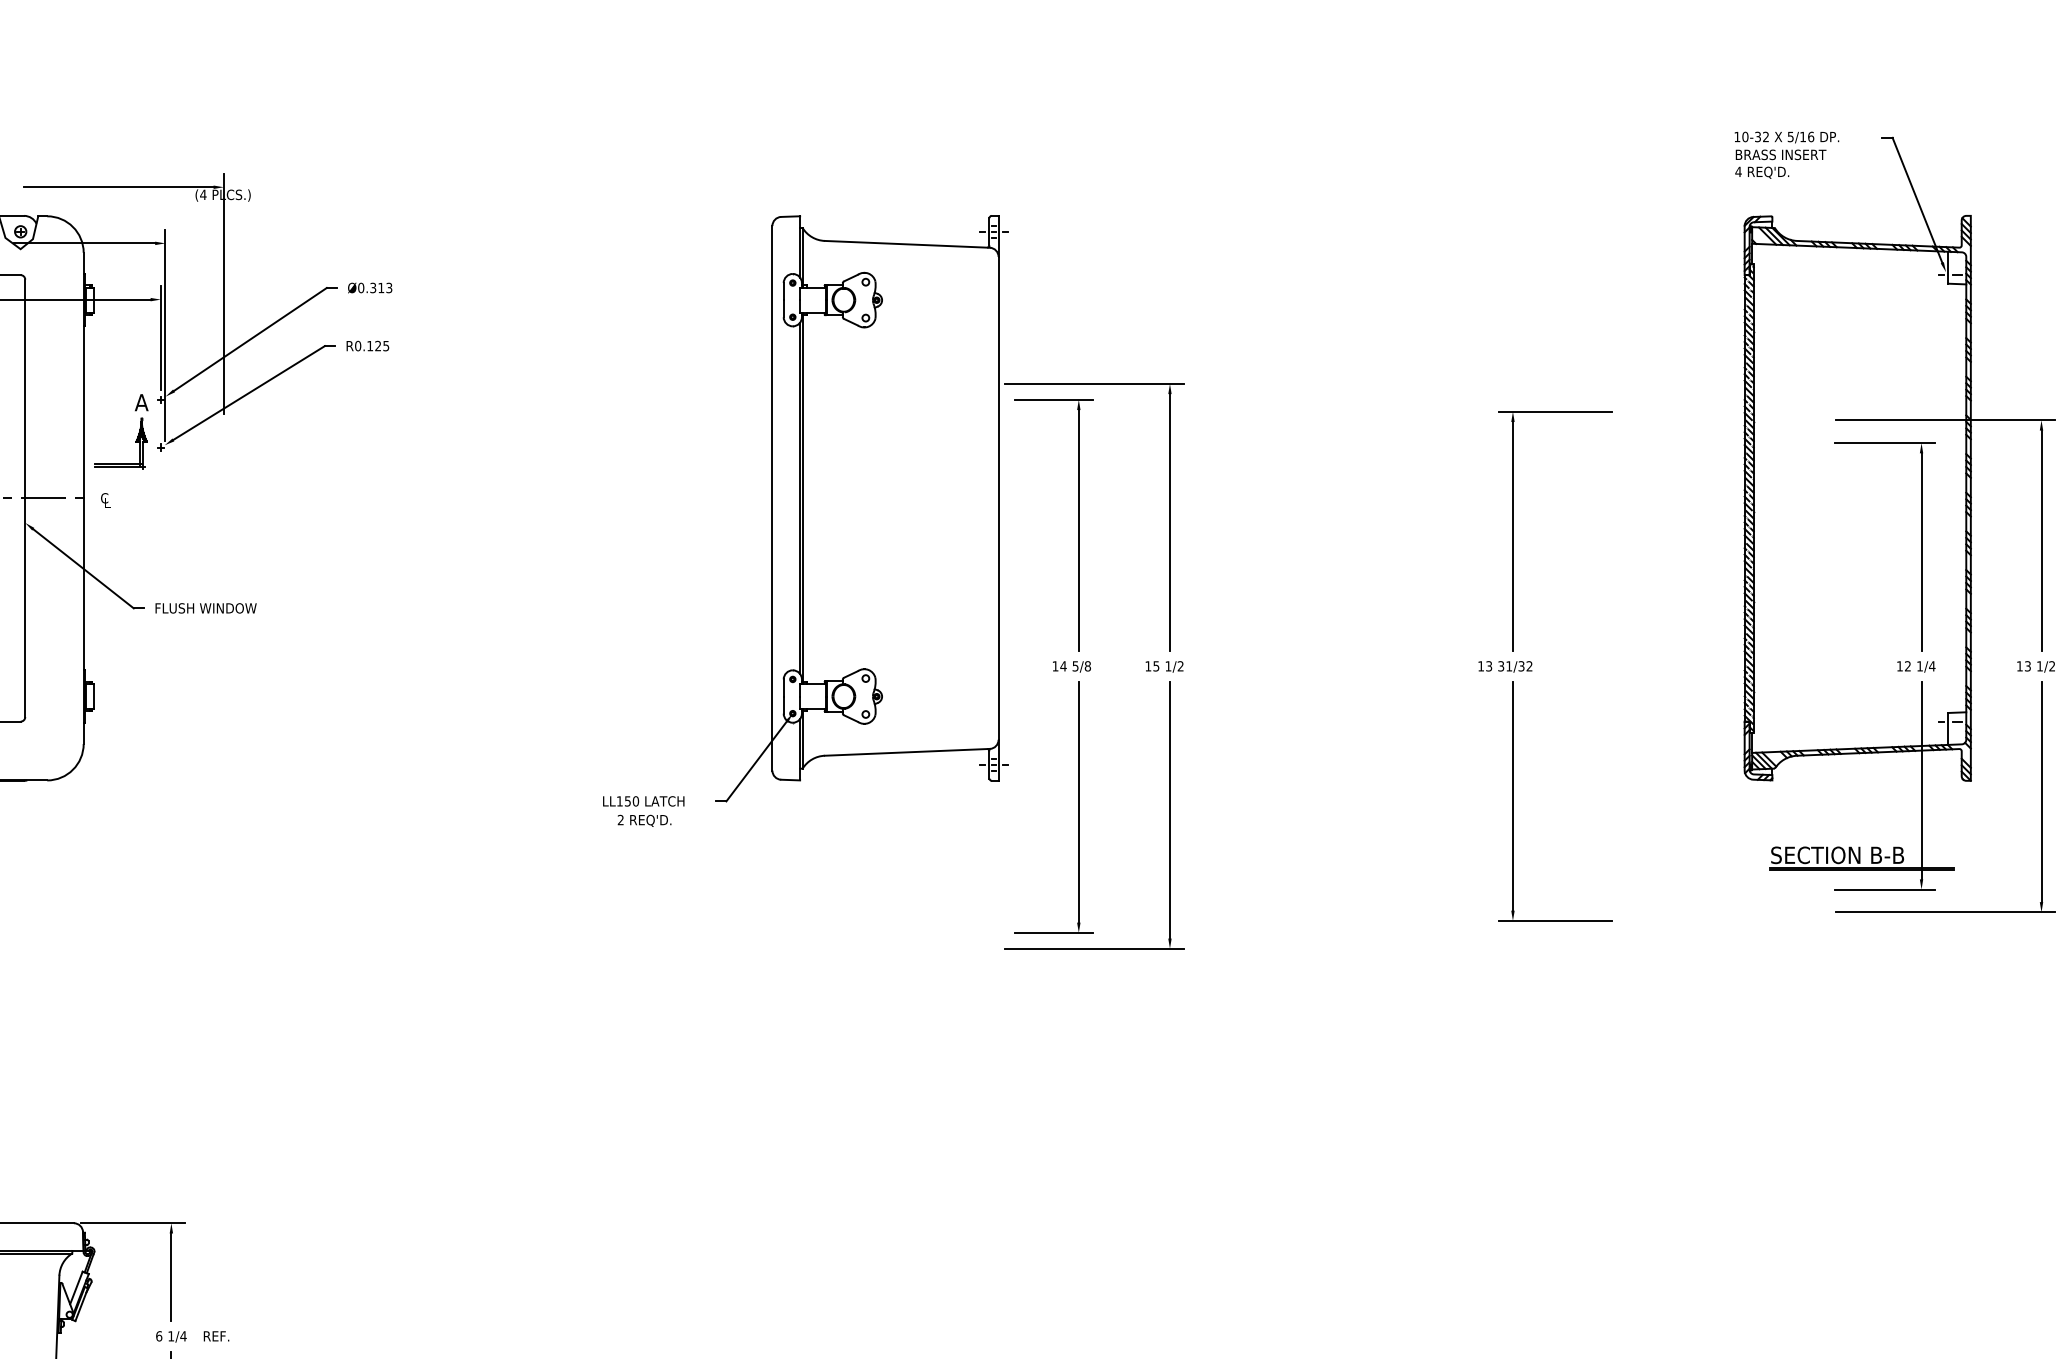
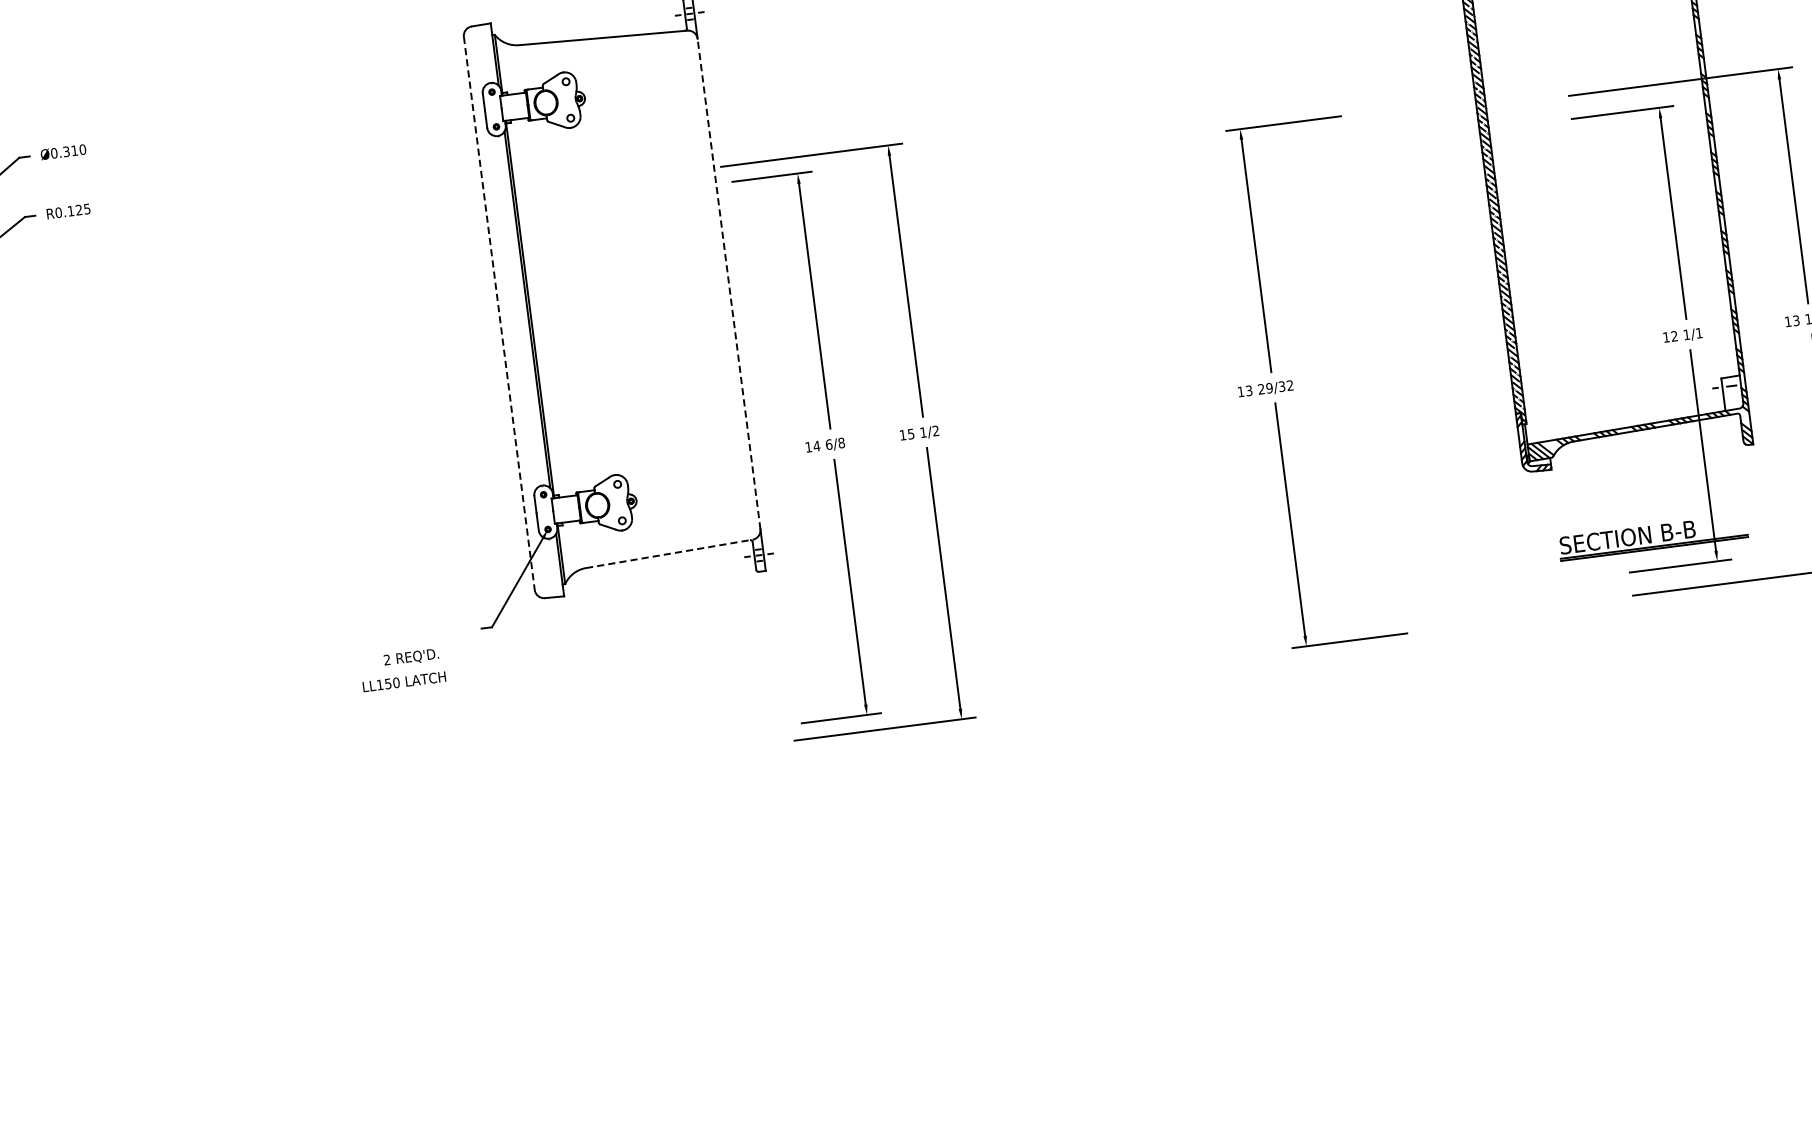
text: (389, 287) -> (82, 149), Ø0.313 -> Ø0.310
line: (998, 497) -> (728, 283), solid -> dashed
line: (772, 498) -> (499, 313), solid -> dashed
text: (1075, 666) -> (829, 444), 5/8 -> 6/8
text: (1505, 666) -> (1265, 388), 31/32 -> 29/32
text: (1932, 666) -> (1699, 333), 1/4 -> 1/1
line: (907, 752) -> (669, 554), solid -> dashed
text: (643, 801) -> (404, 681), moved

